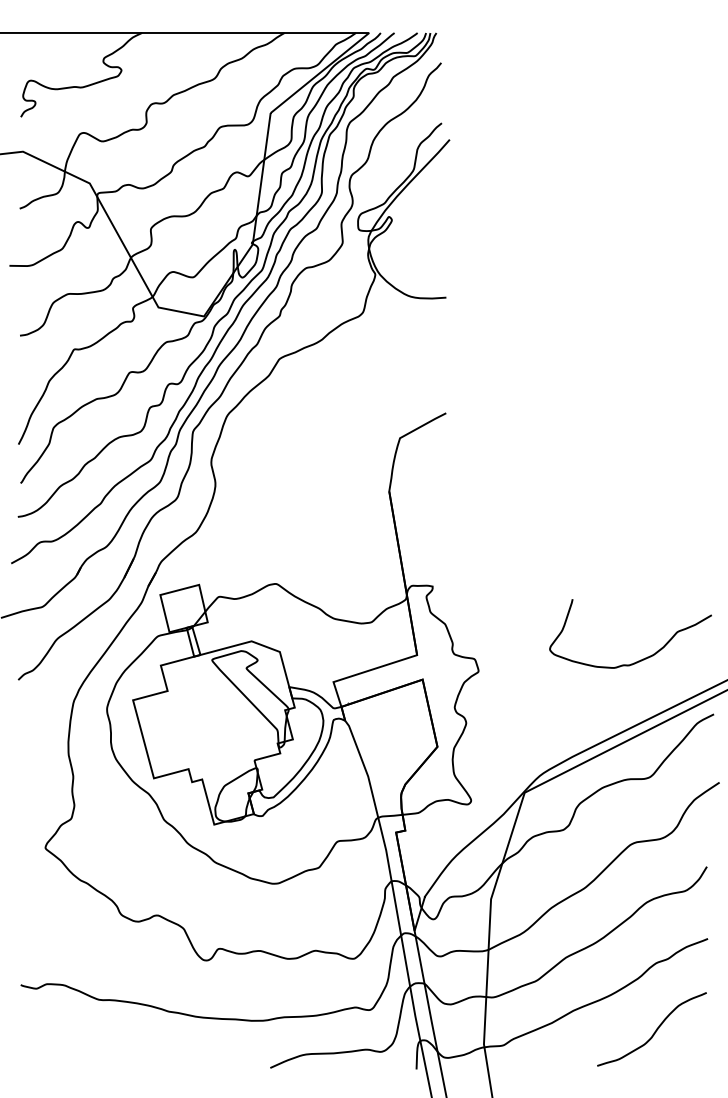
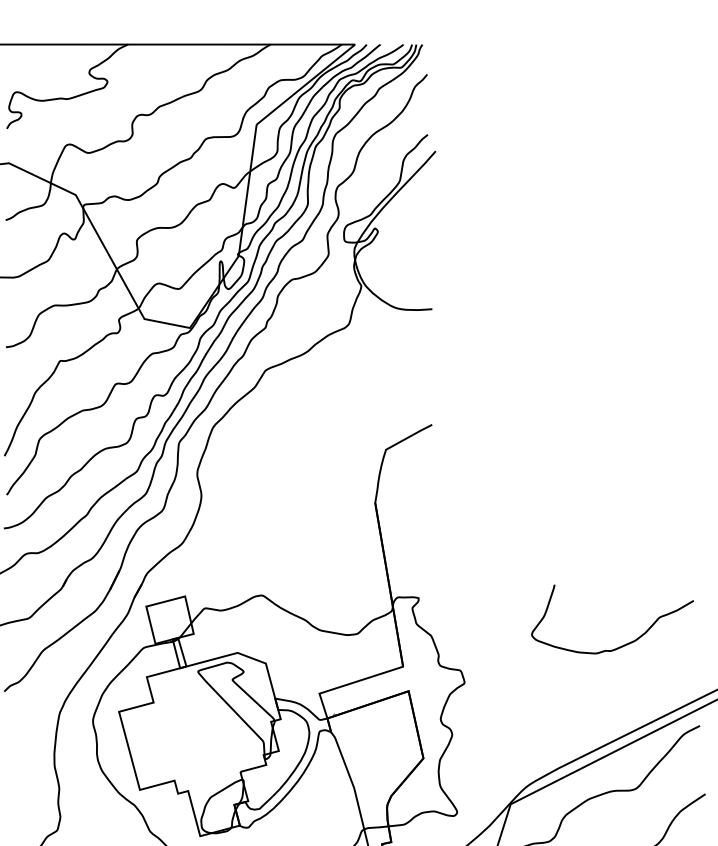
curve: (640, 659) -> (622, 645), moved

